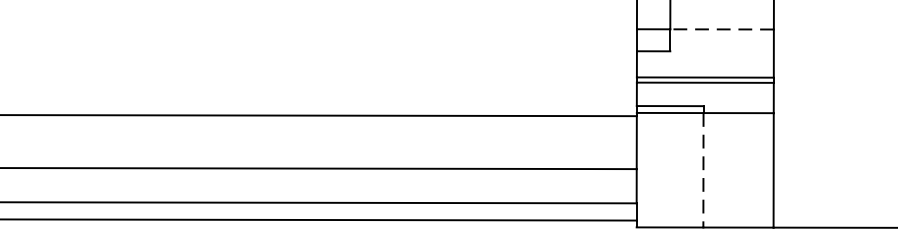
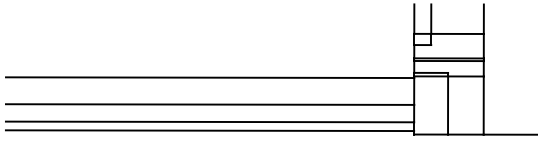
line: (722, 28) -> (457, 33), dashed -> solid
line: (704, 172) -> (448, 106), dashed -> solid

